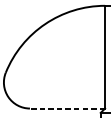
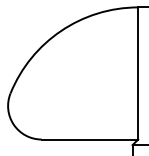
line: (67, 108) -> (89, 139), dashed -> solid

